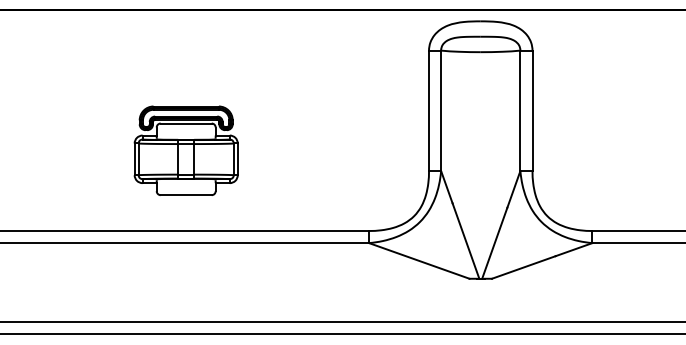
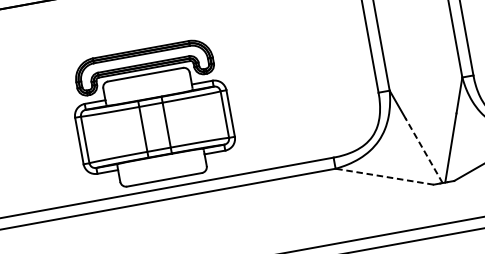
part: (185, 150) -> (151, 114), size x1.6
line: (465, 240) -> (423, 150), solid -> dashed
line: (418, 260) -> (383, 176), solid -> dashed

